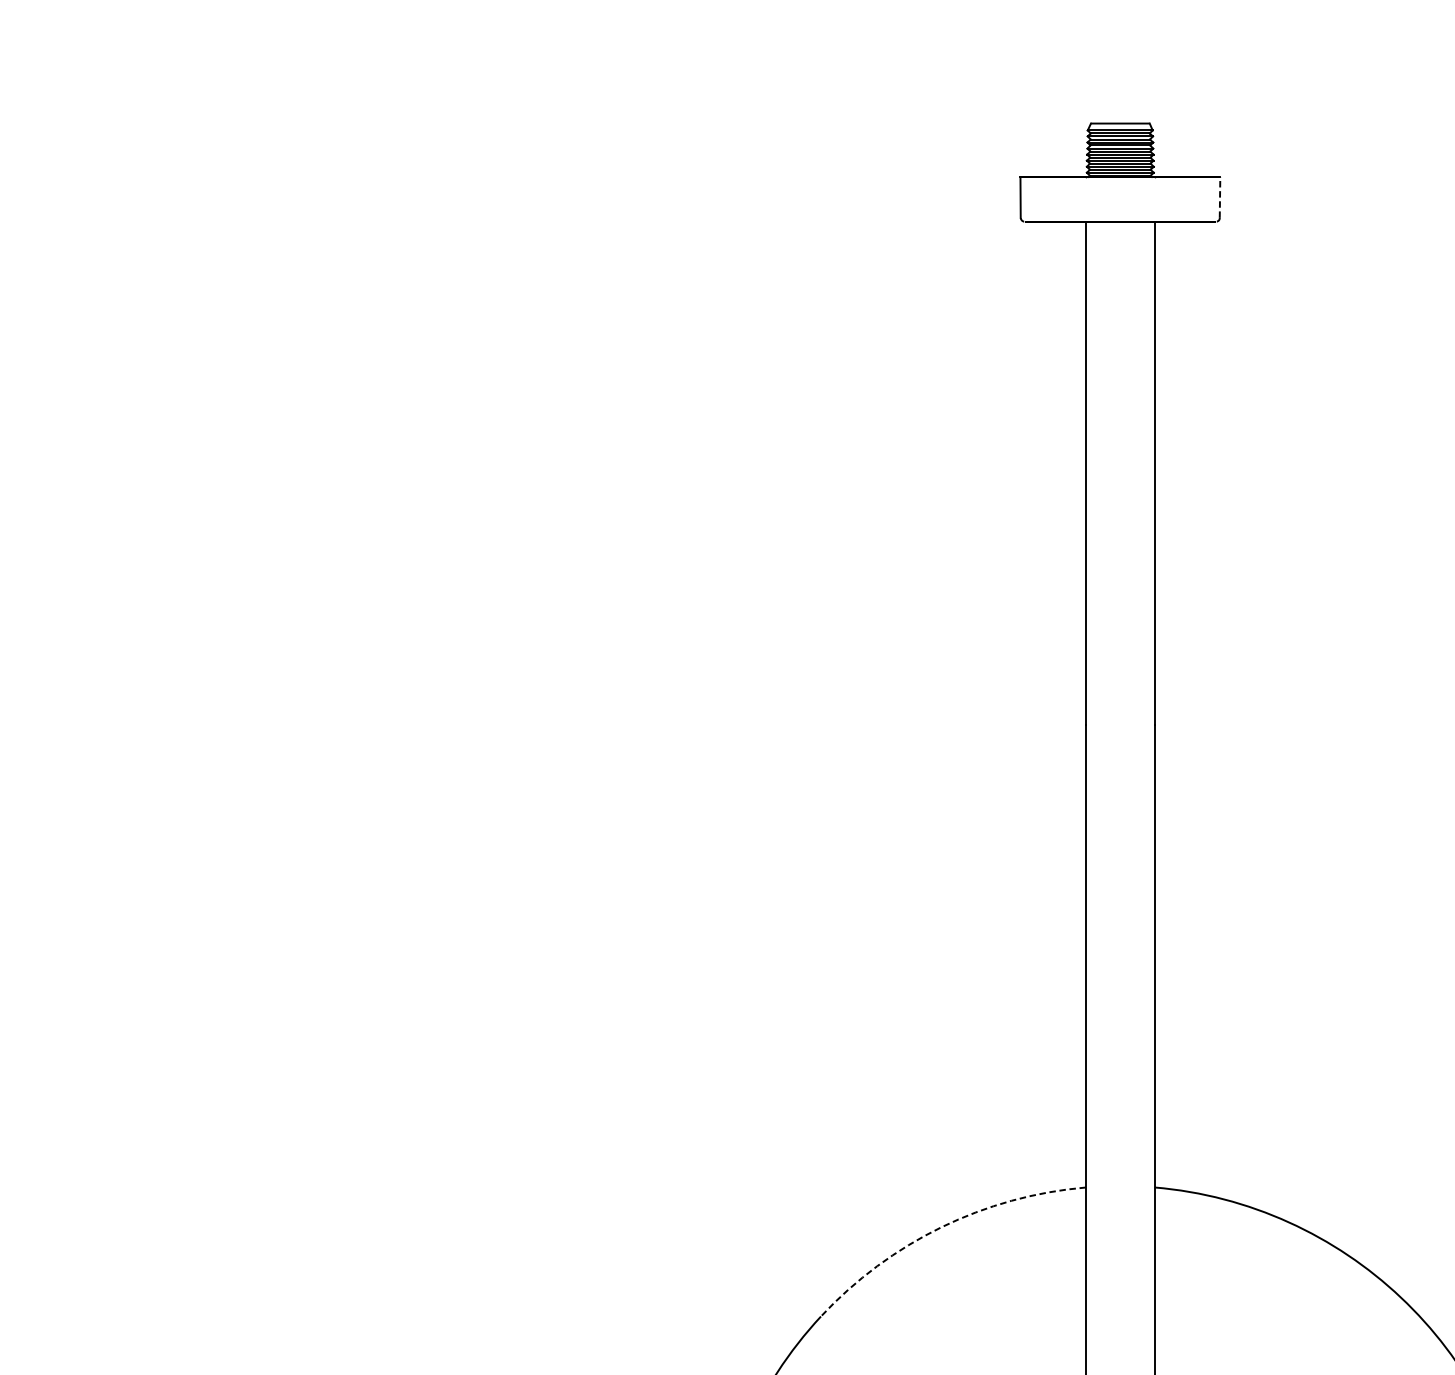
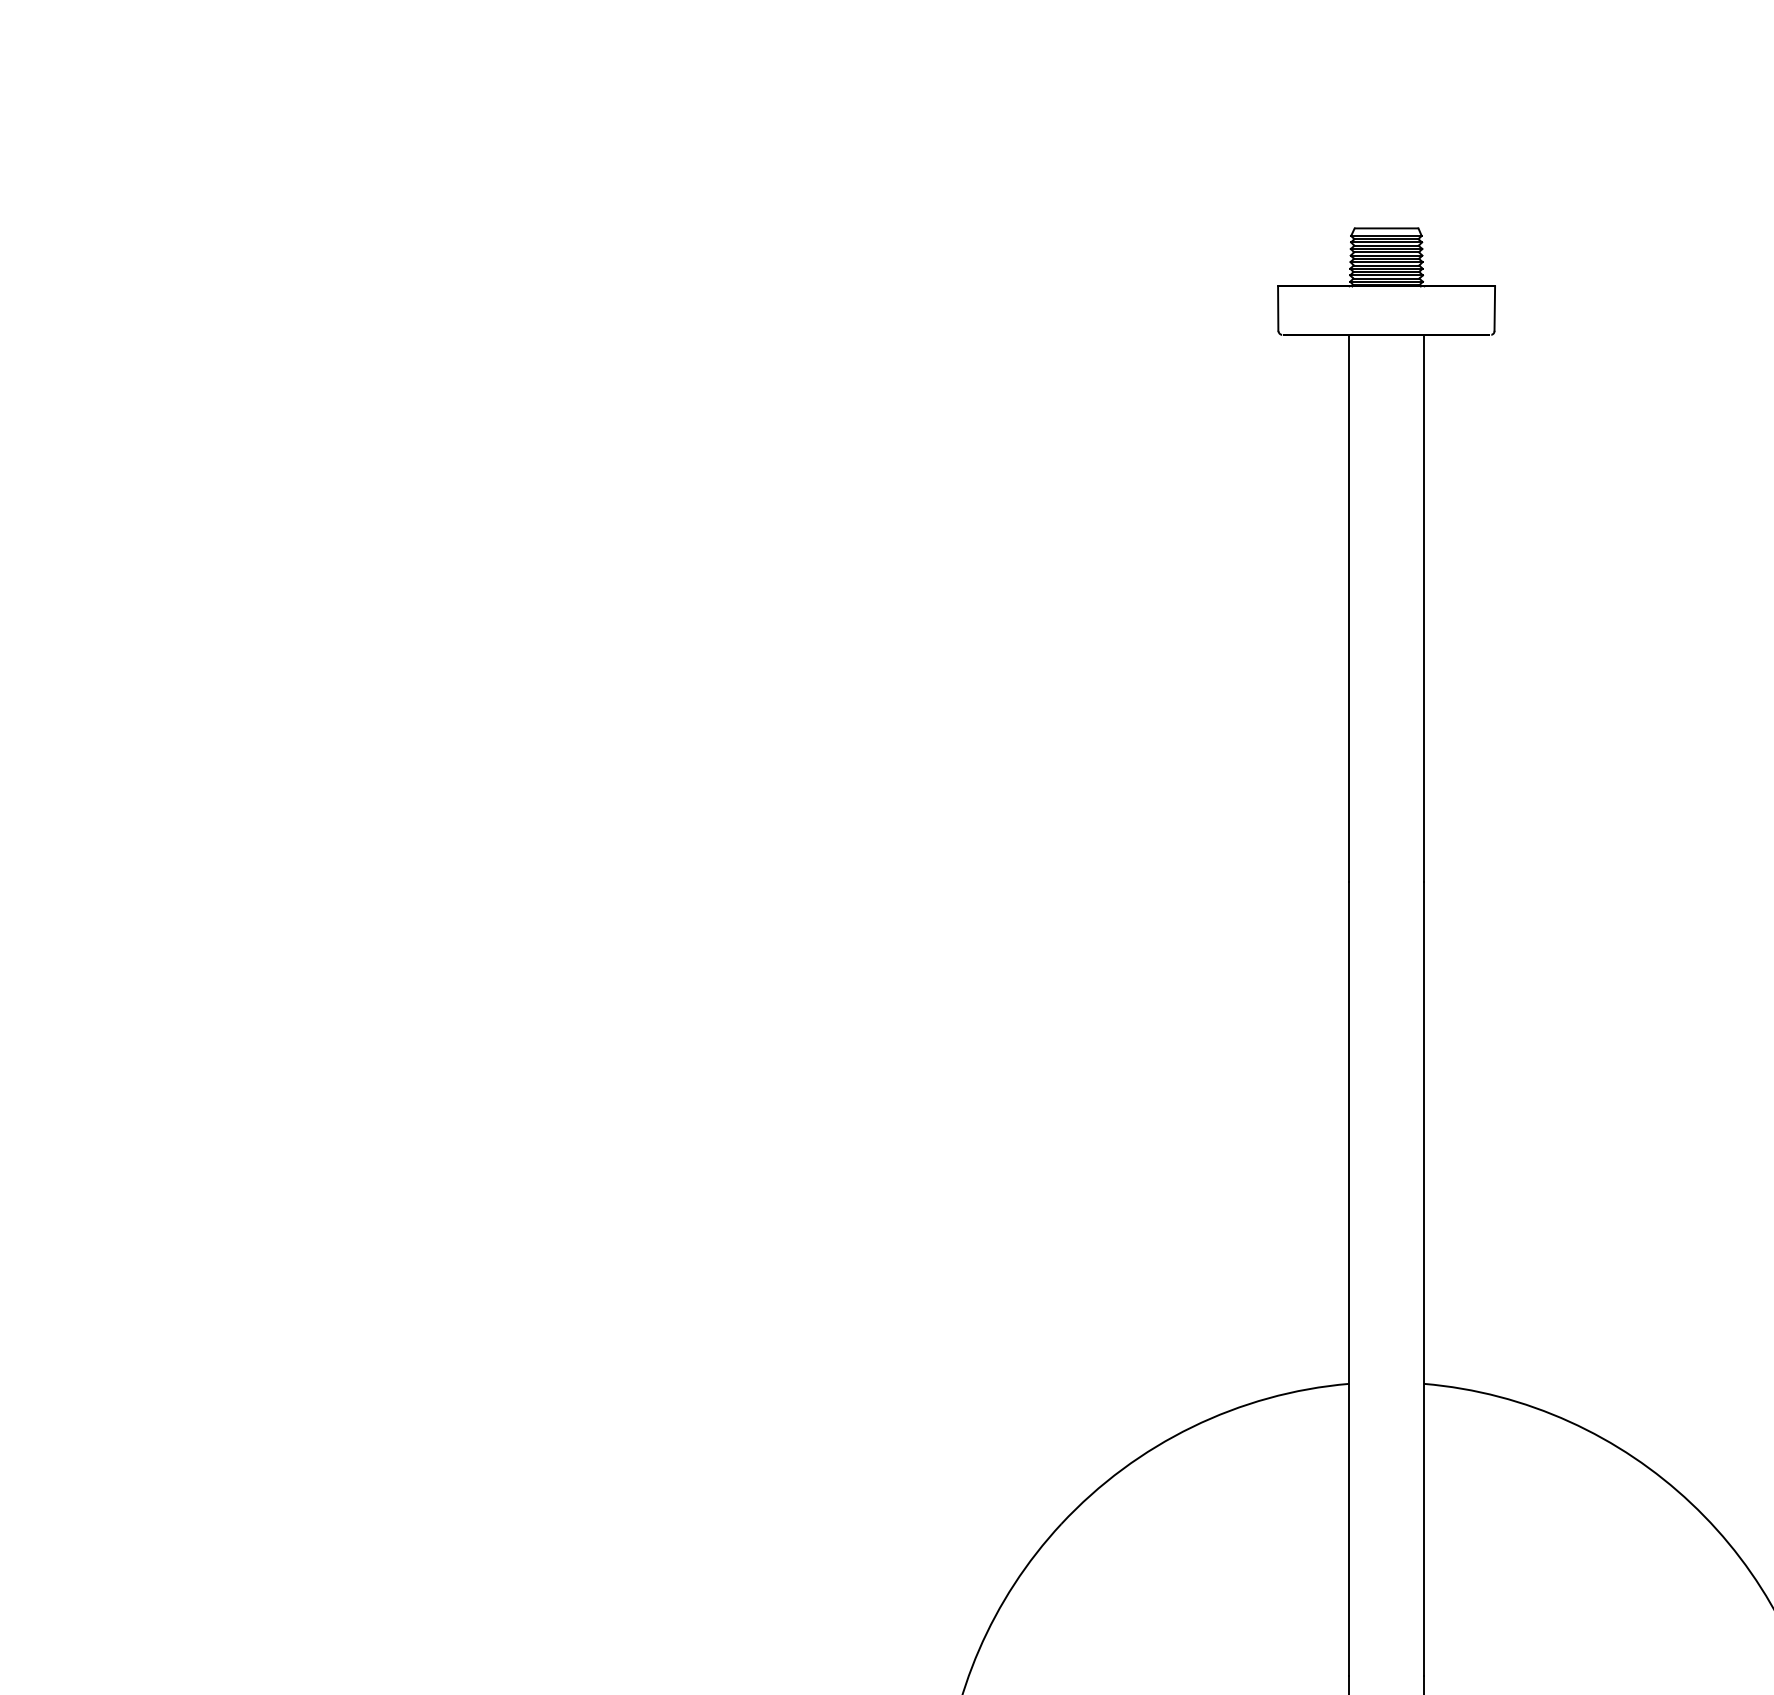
line: (1219, 197) -> (1494, 308), dashed -> solid
arc: (941, 1227) -> (1192, 1427), dashed -> solid

